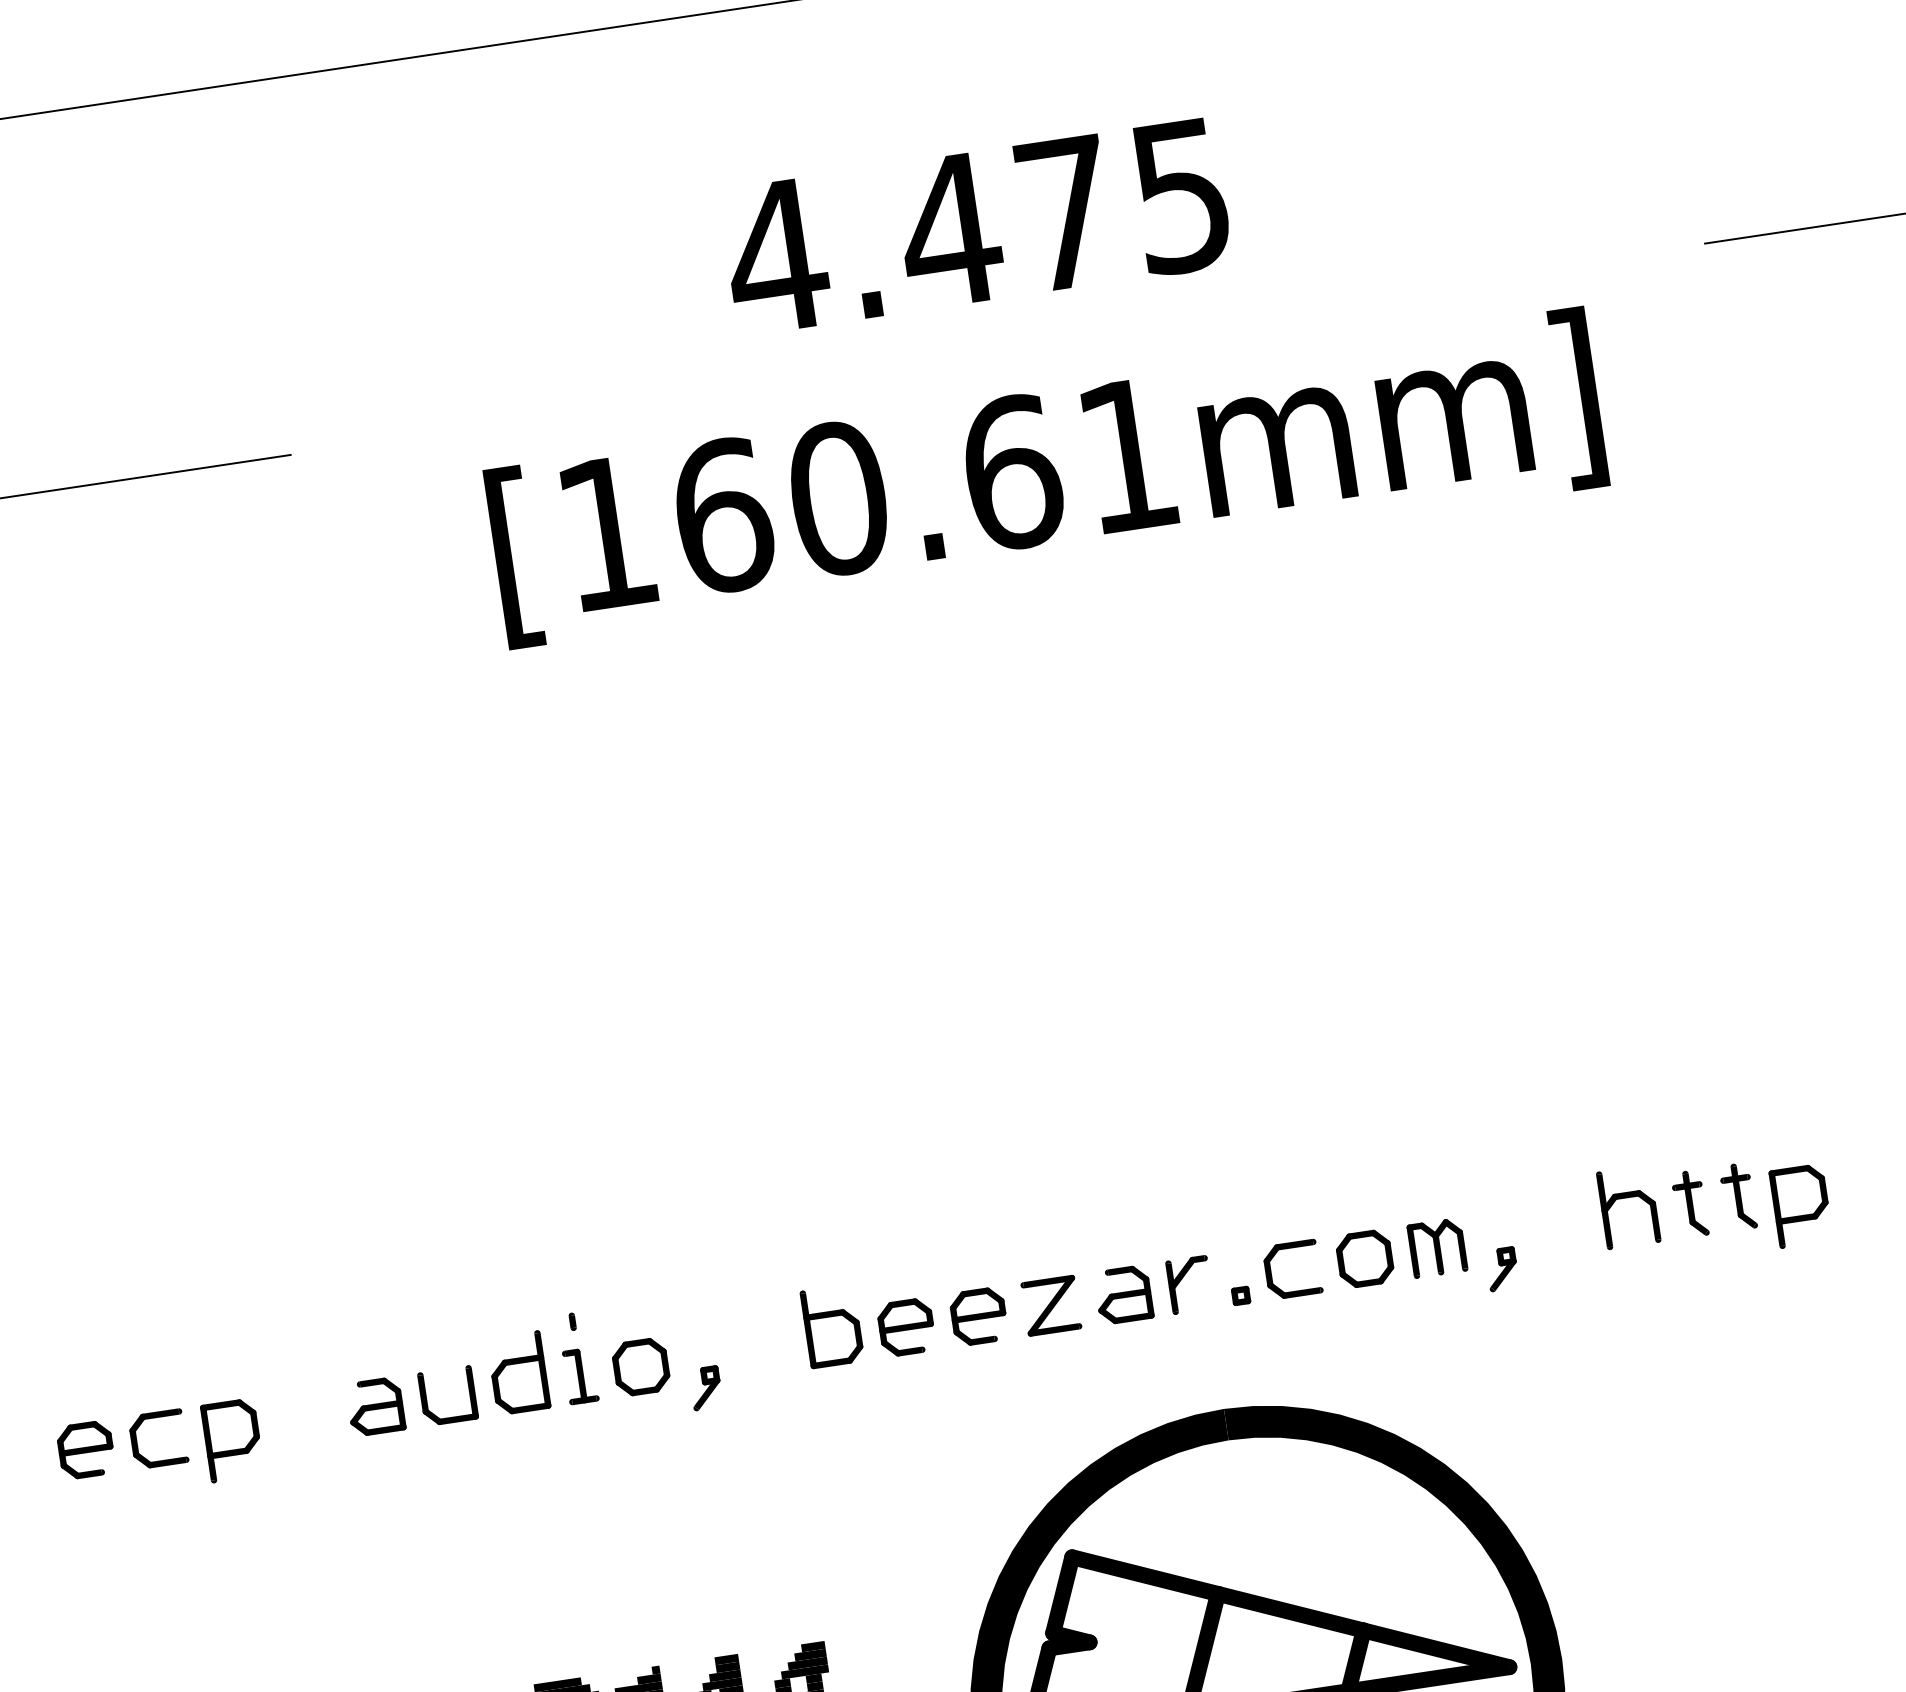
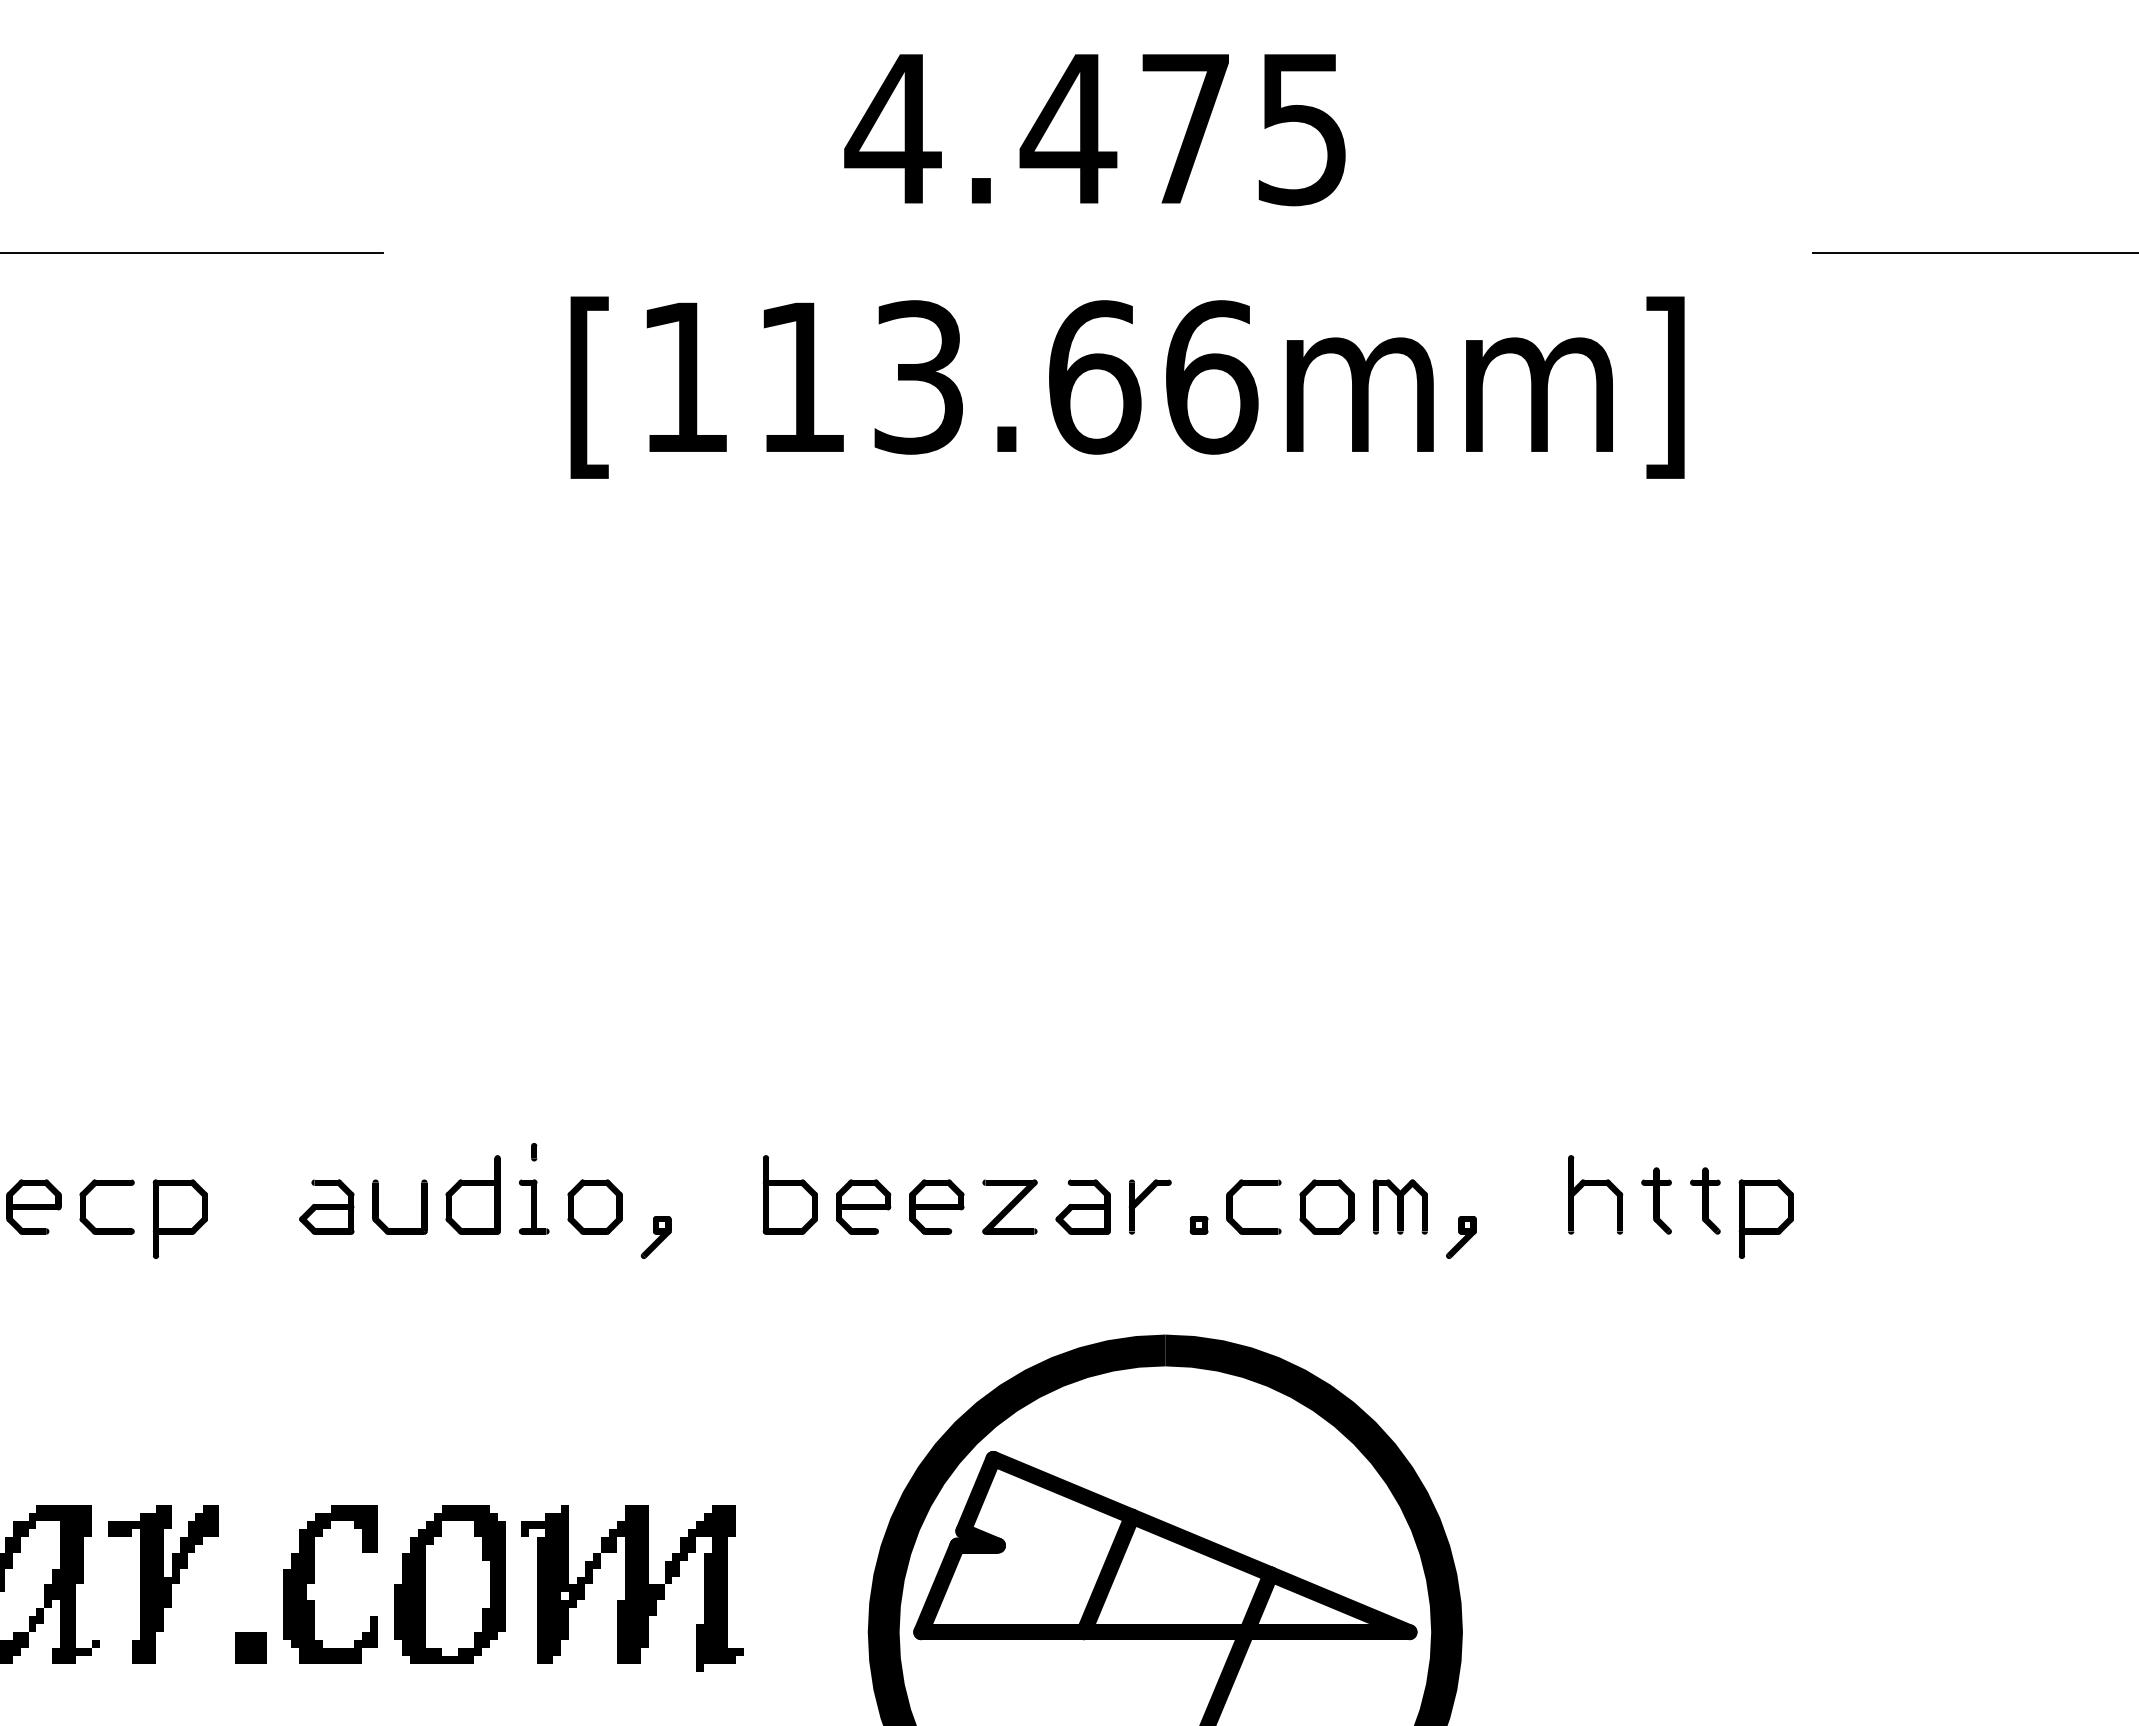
text: (926, 485) -> (1007, 377), [160.61mm] -> [113.66mm]

